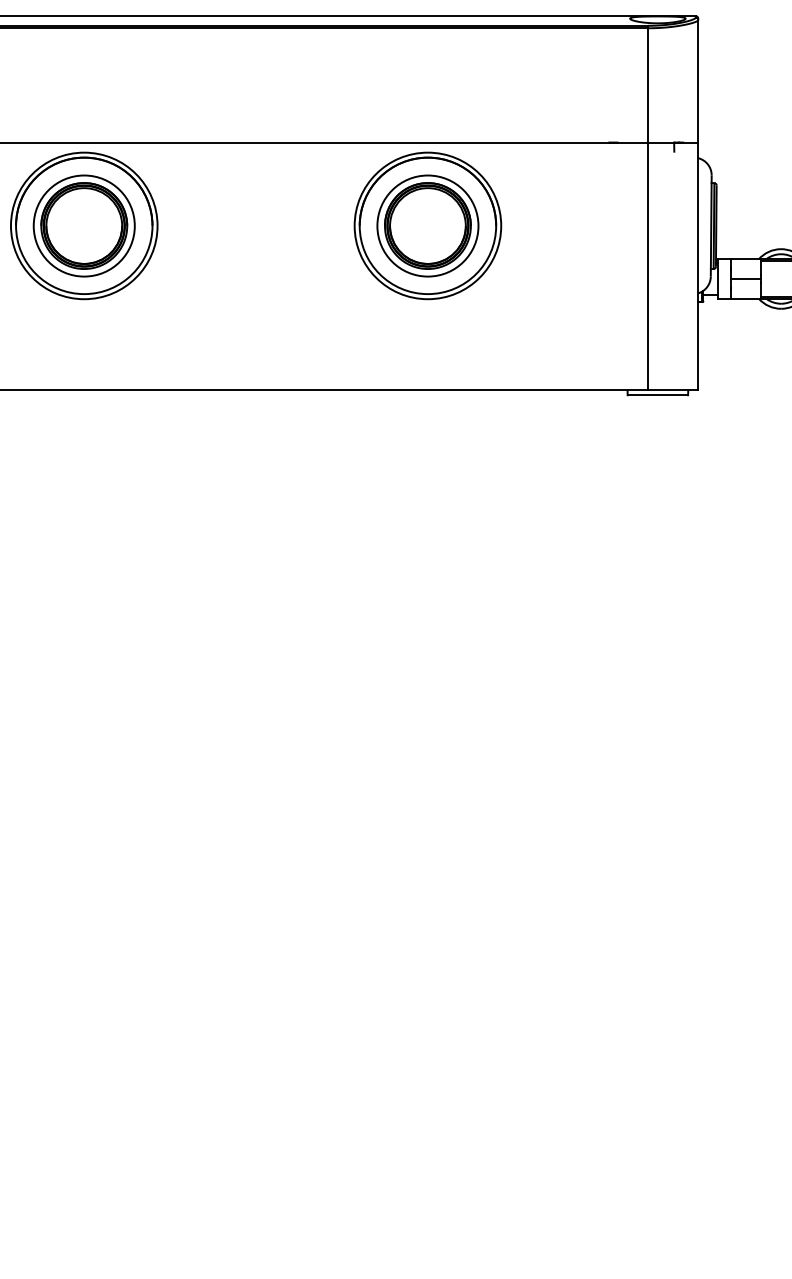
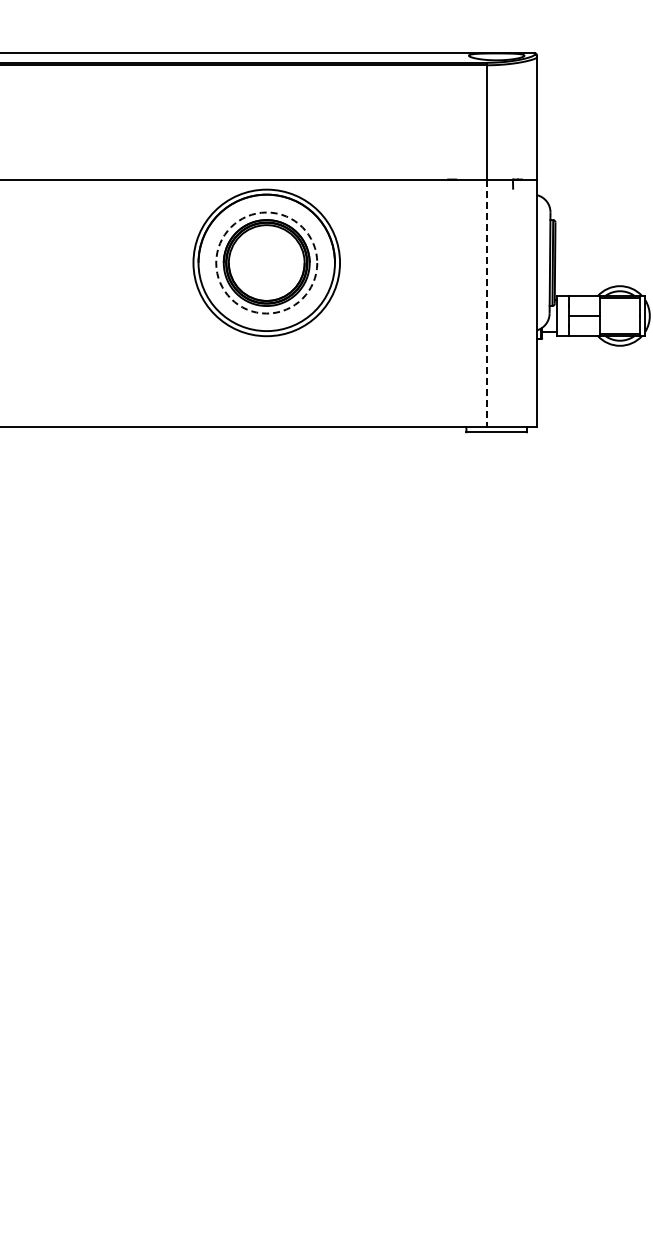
circle: (427, 225) -> (266, 262), solid -> dashed
line: (647, 266) -> (486, 303), solid -> dashed

